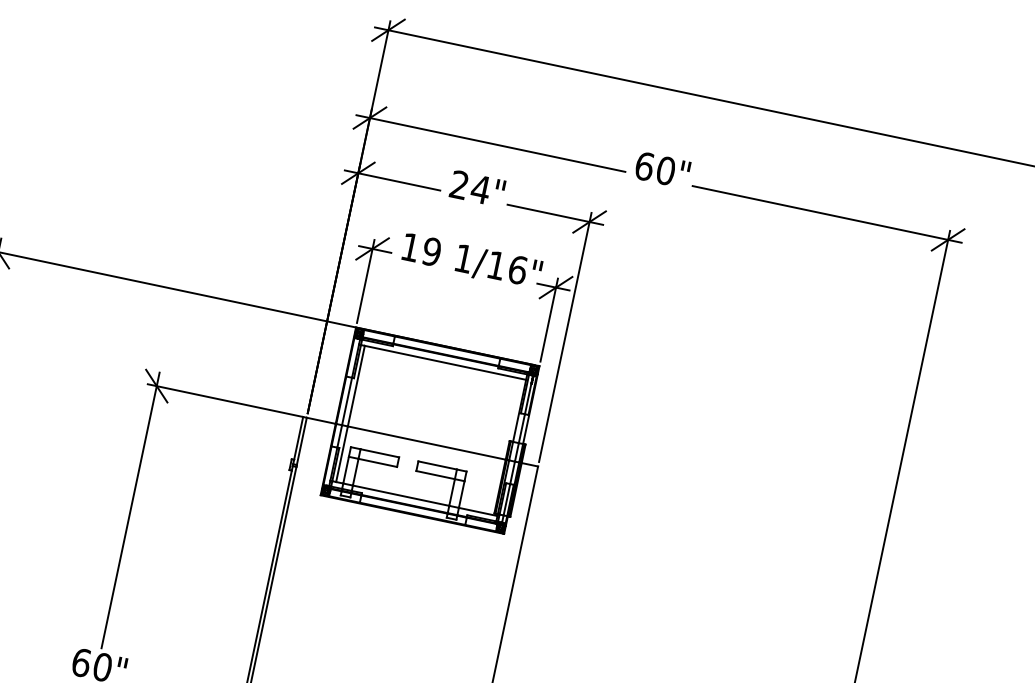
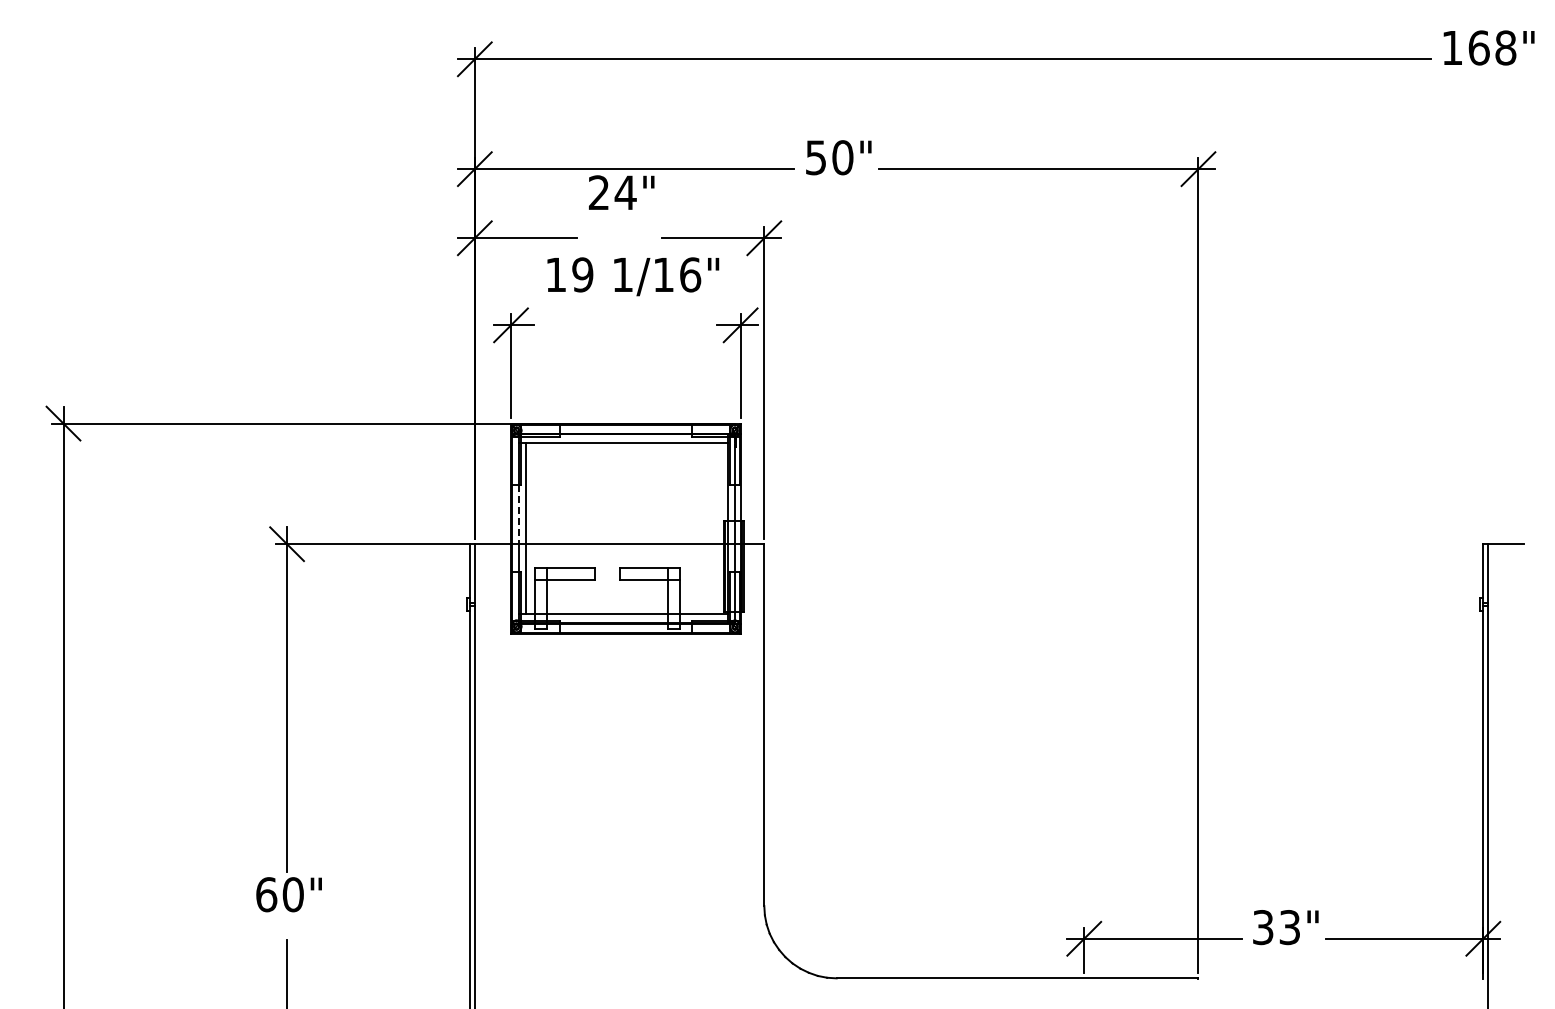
text: (644, 166) -> (815, 157), 60" -> 50"
text: (477, 188) -> (621, 192), moved
text: (472, 261) -> (633, 276), moved
line: (347, 401) -> (519, 514), solid -> dashed

